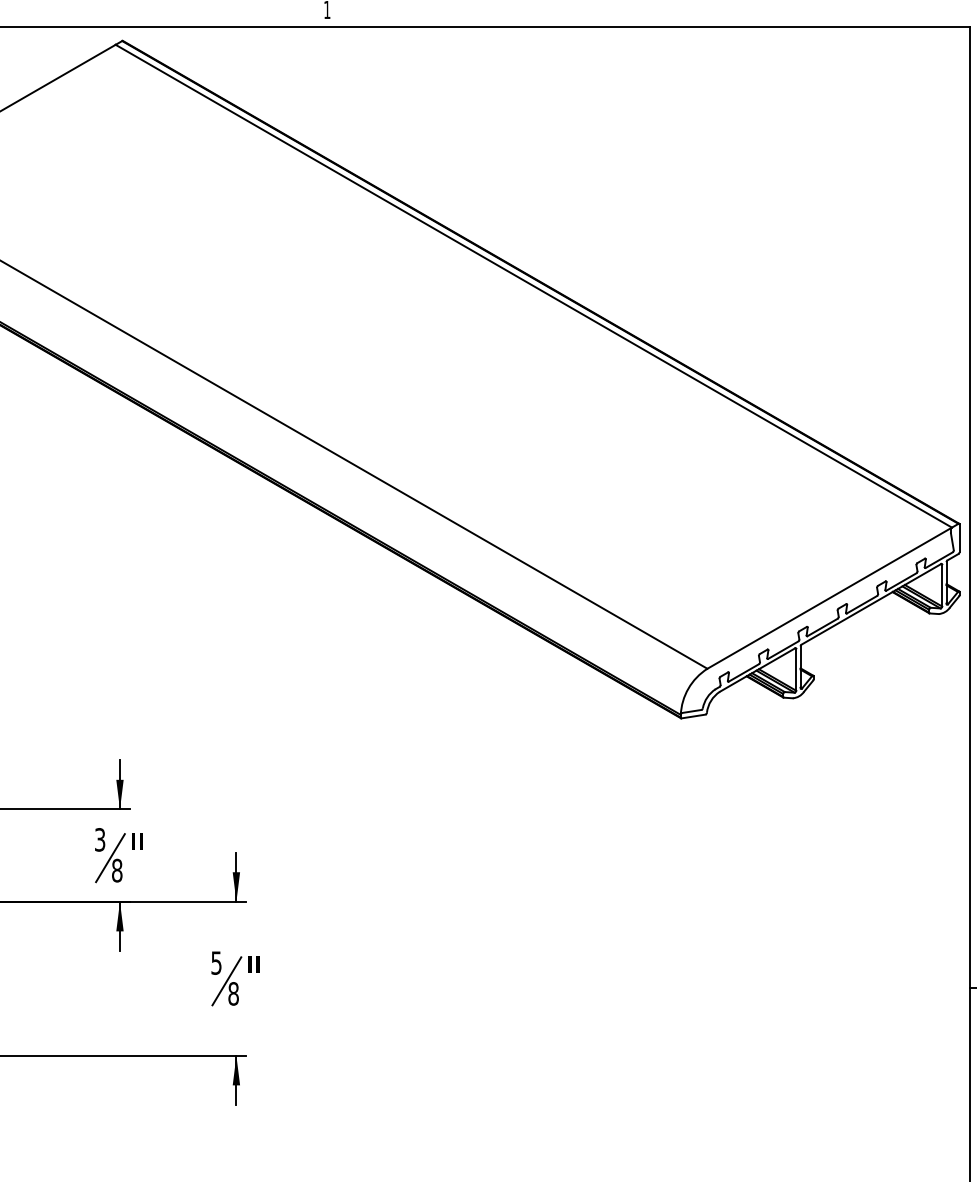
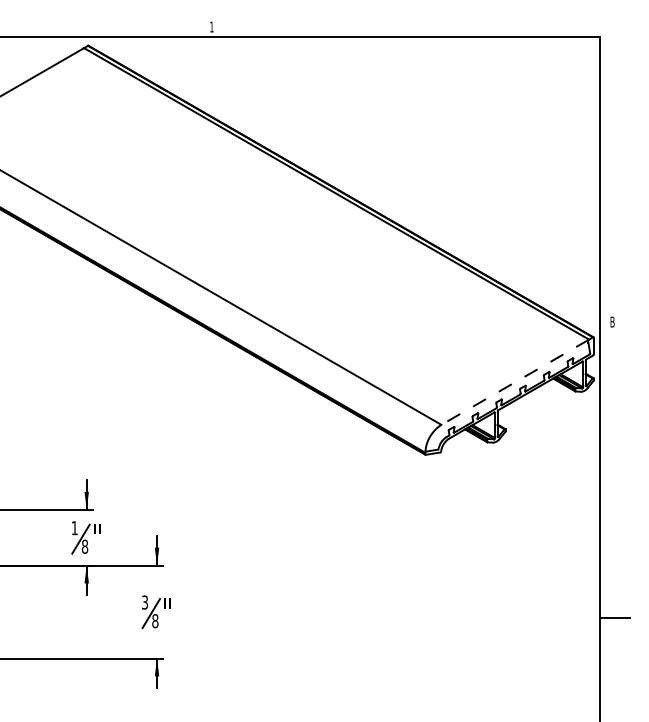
line: (828, 598) -> (514, 382), solid -> dashed
text: (99, 840) -> (74, 528), 3 -> 1
text: (215, 961) -> (144, 601), 5 -> 3

